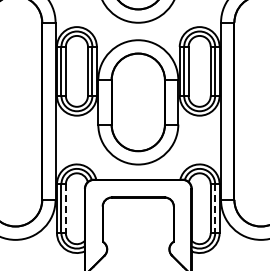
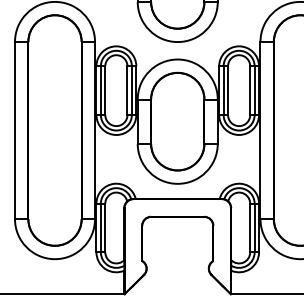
line: (66, 209) -> (105, 228), dashed -> solid
line: (215, 209) -> (254, 228), dashed -> solid

